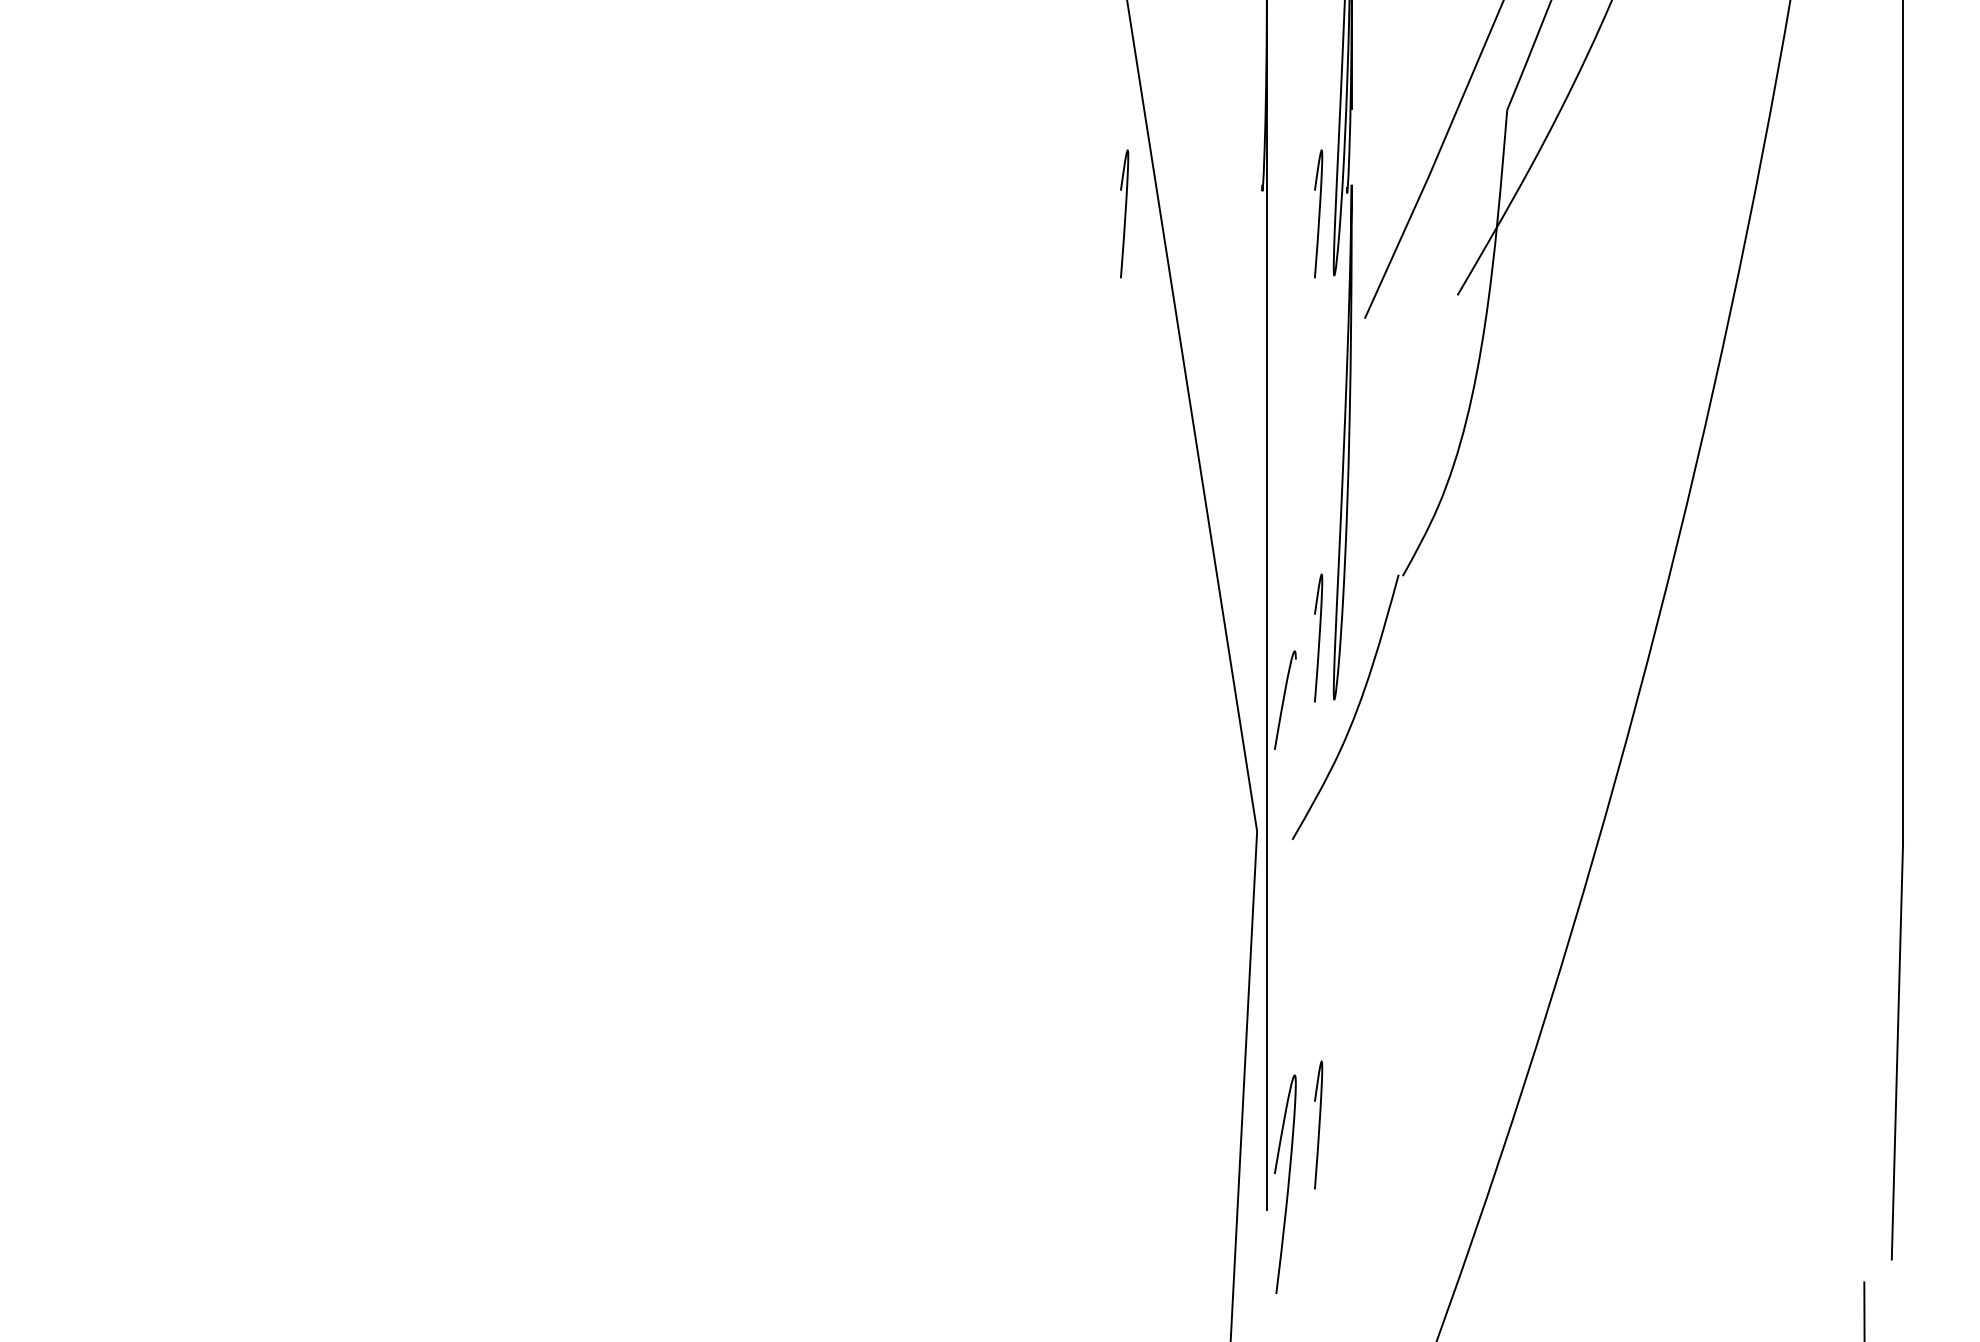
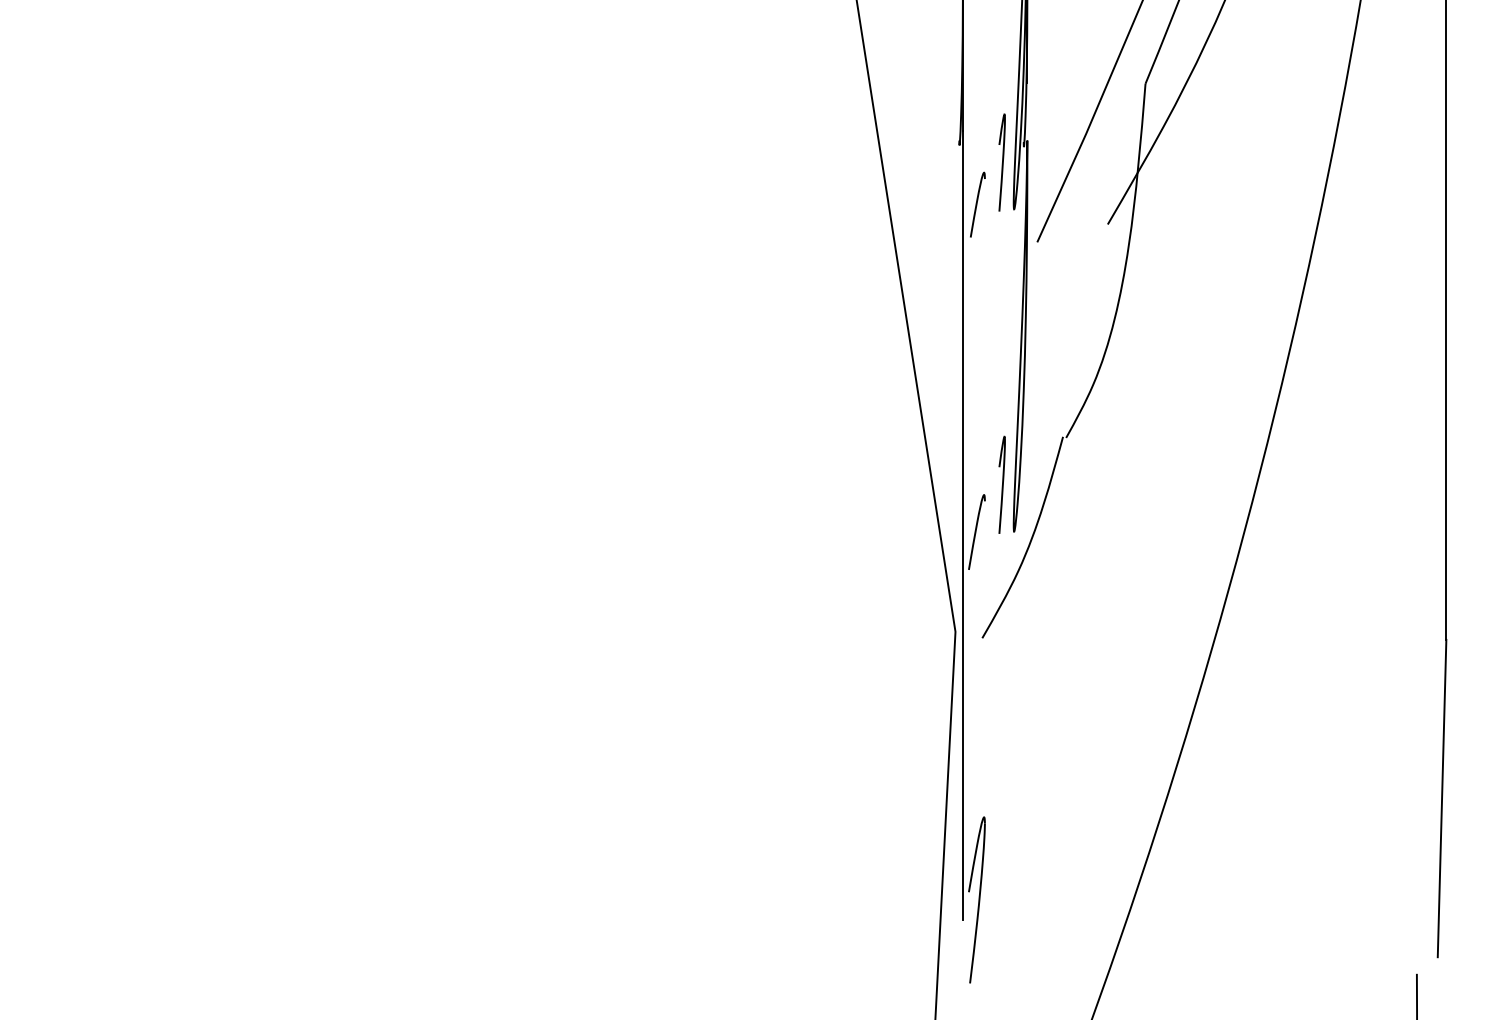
curve: (1124, 213) -> (854, 162), removed
curve: (1285, 269) -> (977, 204), added
curve: (1318, 1124) -> (1002, 854), removed

